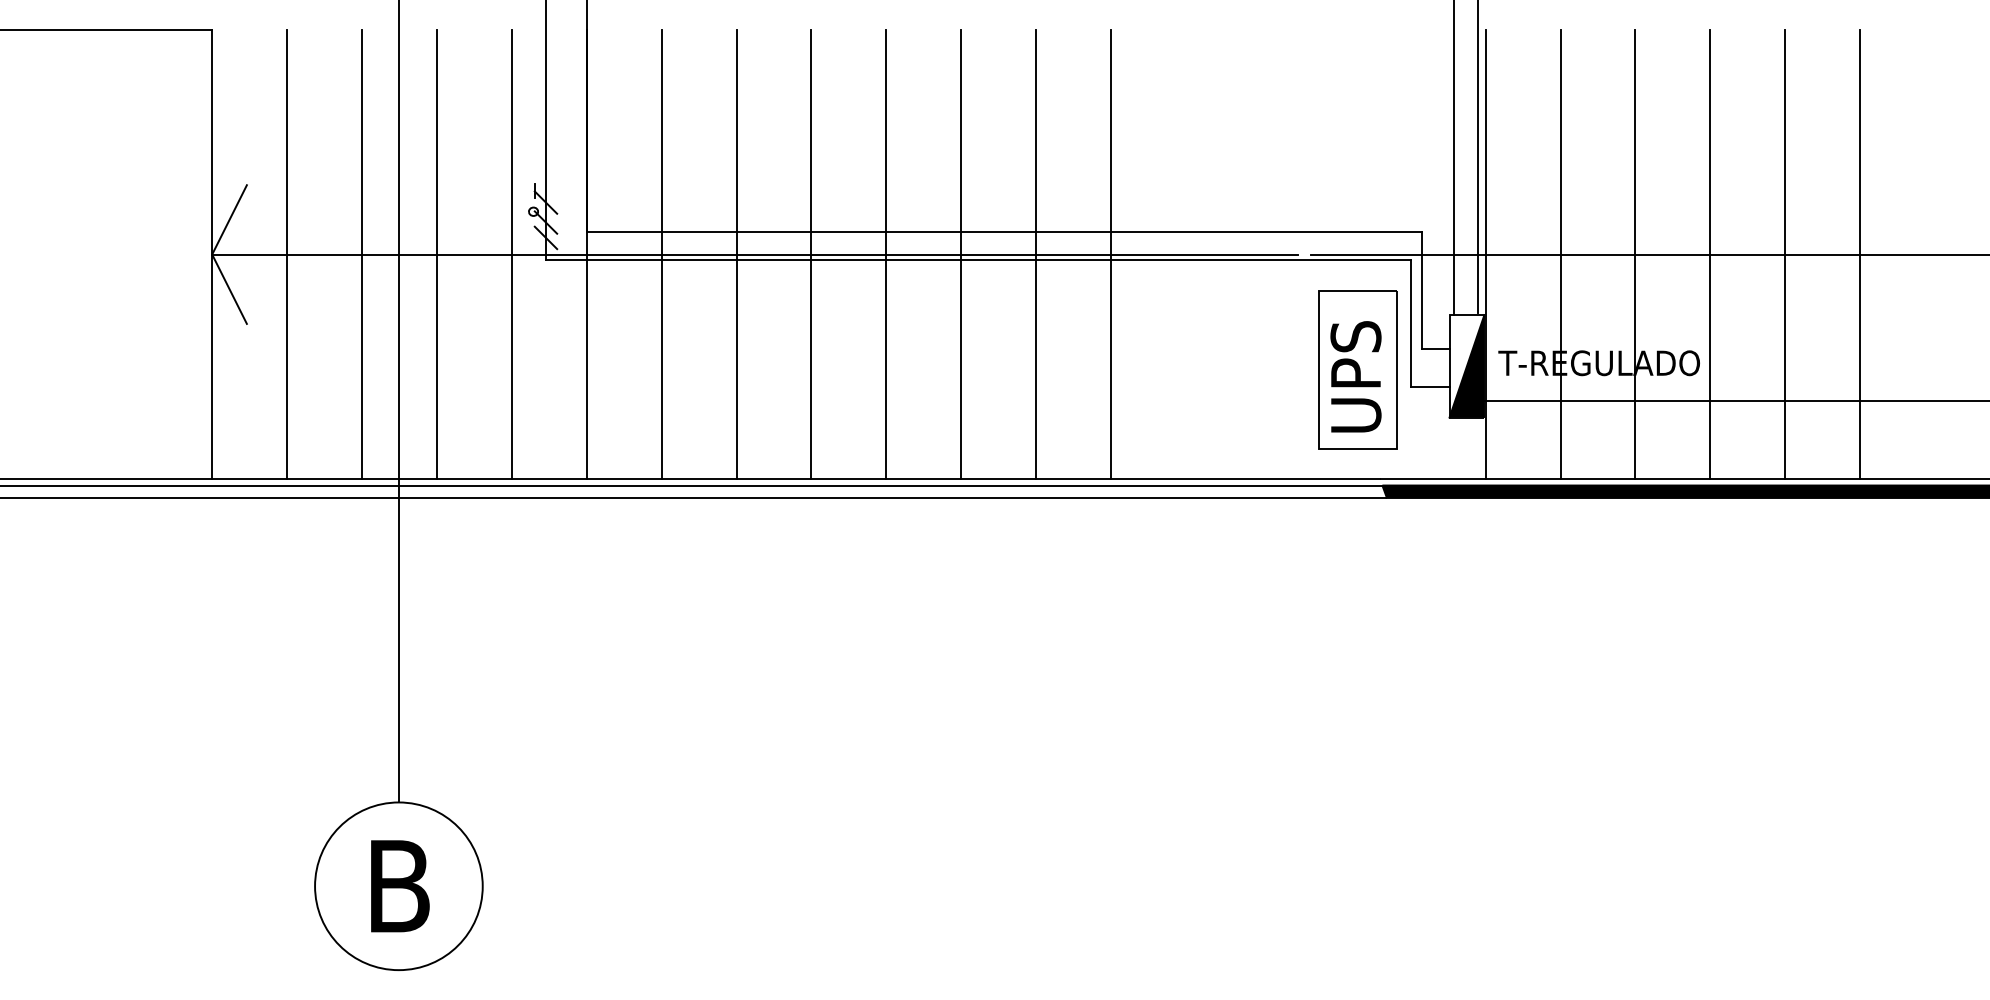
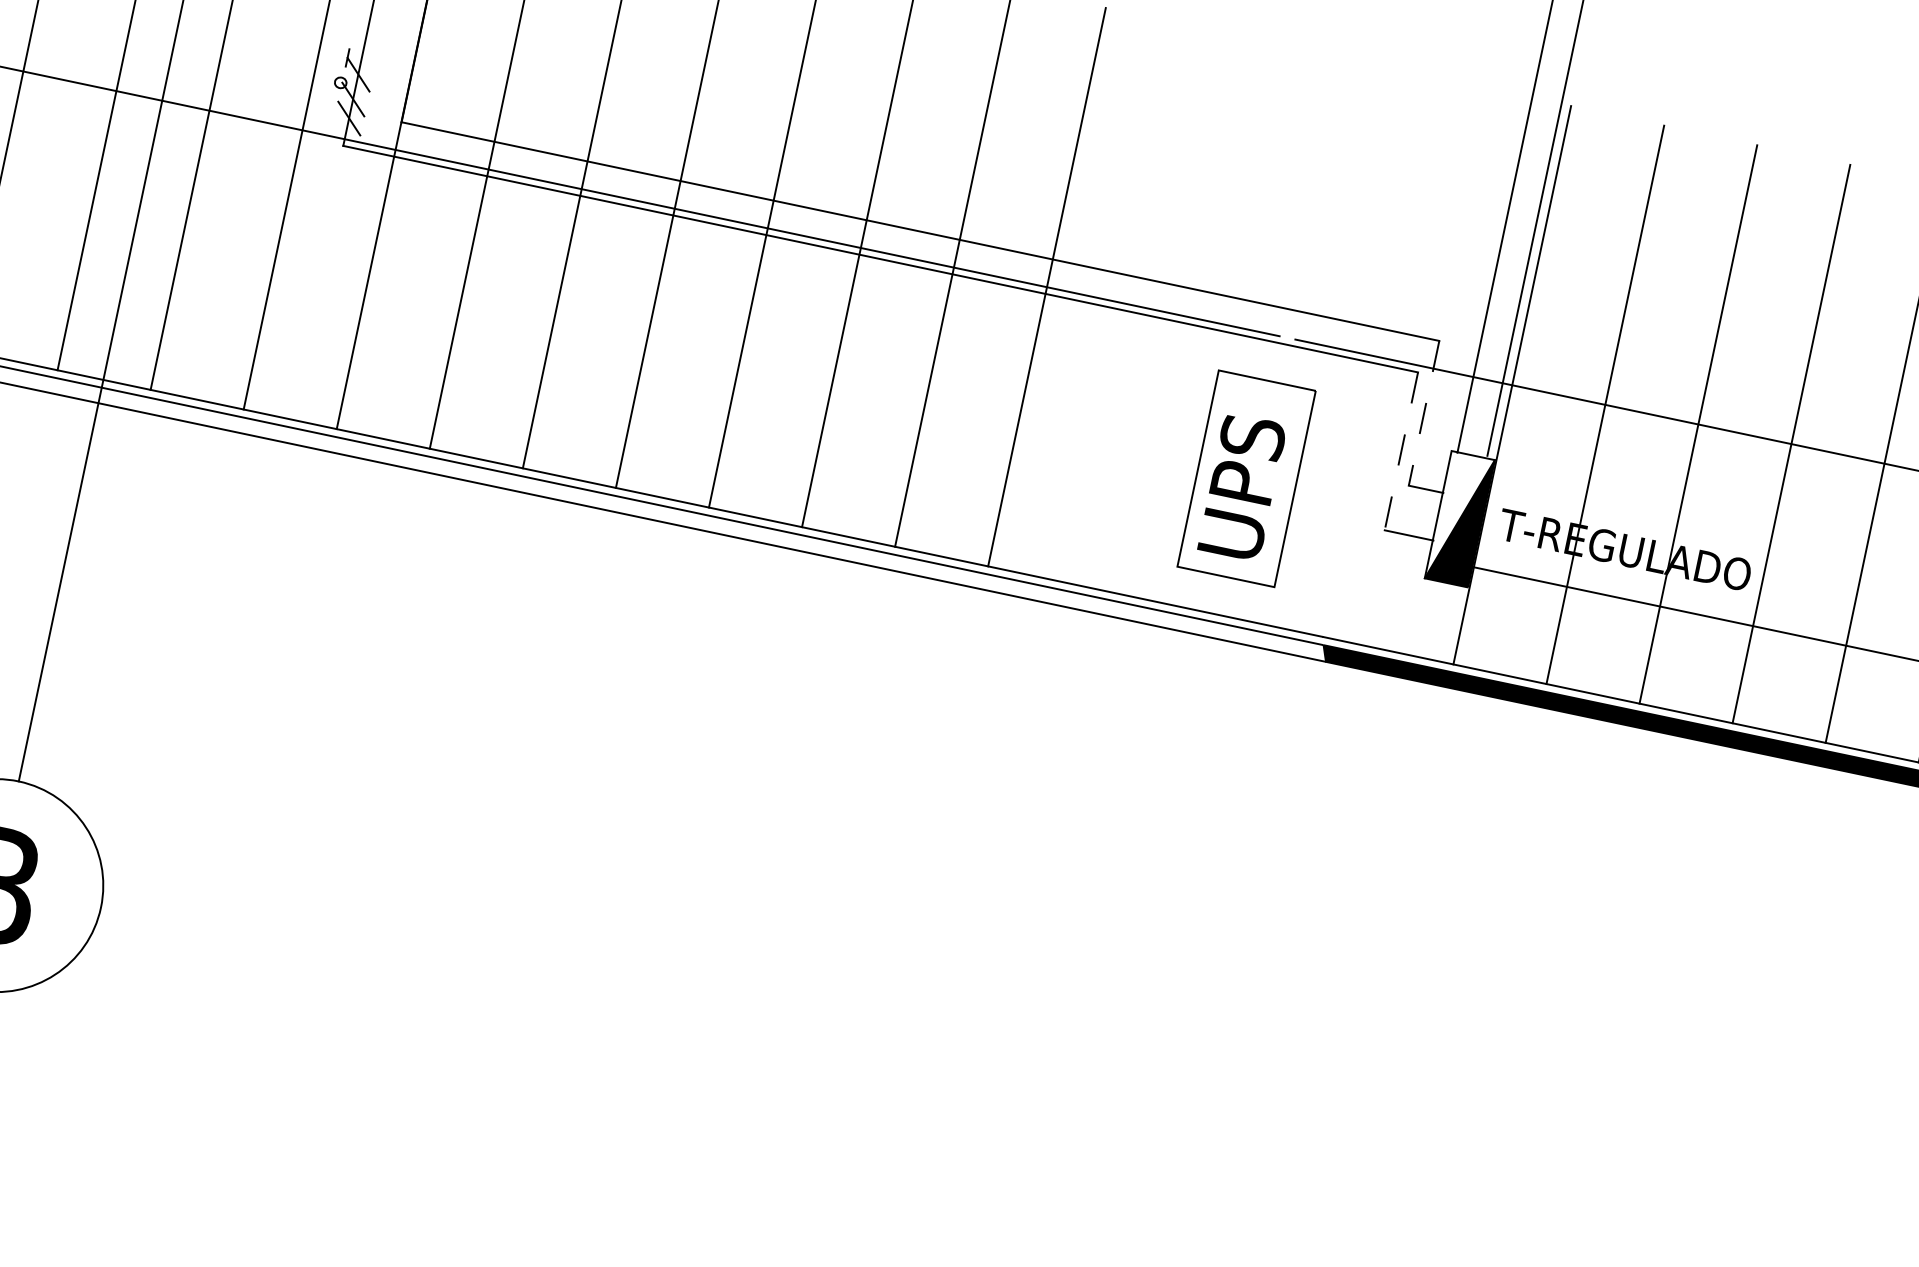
line: (1422, 290) -> (1424, 413), solid -> dashed
line: (1410, 323) -> (1400, 451), solid -> dashed
part: (1357, 369) -> (1246, 478), moved

